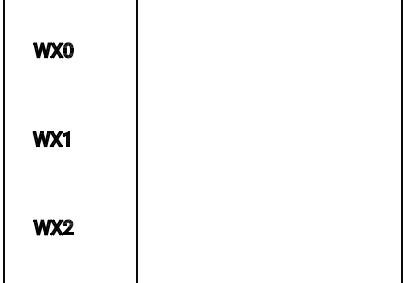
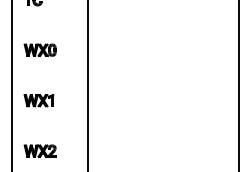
part: (52, 49) -> (39, 49), size x1.43
part: (50, 138) -> (38, 100), size x1.43
part: (52, 226) -> (39, 150), size x1.43

